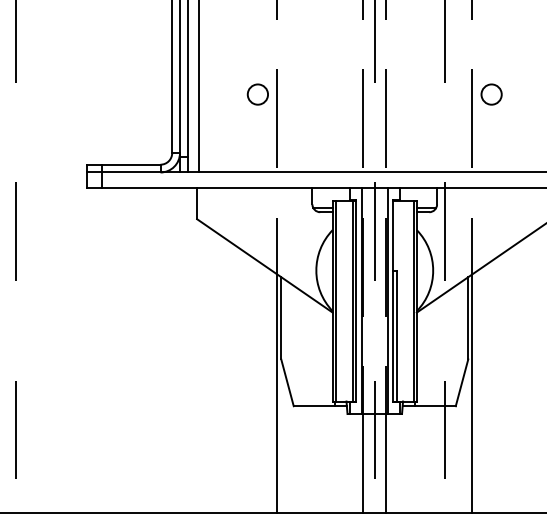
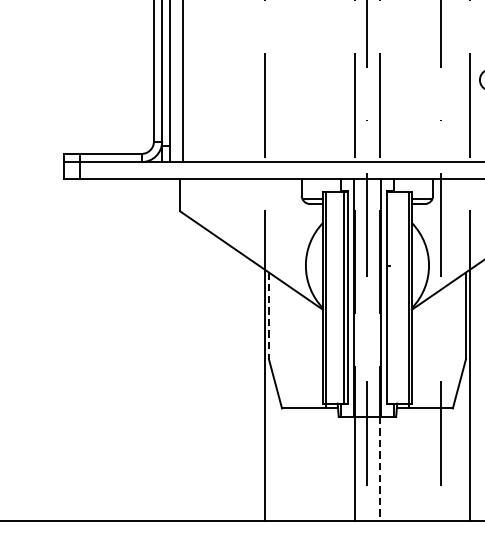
circle: (257, 94) -> (243, 79), removed
line: (281, 318) -> (269, 316), solid -> dashed
line: (396, 335) -> (390, 333), removed
line: (386, 463) -> (379, 468), solid -> dashed

